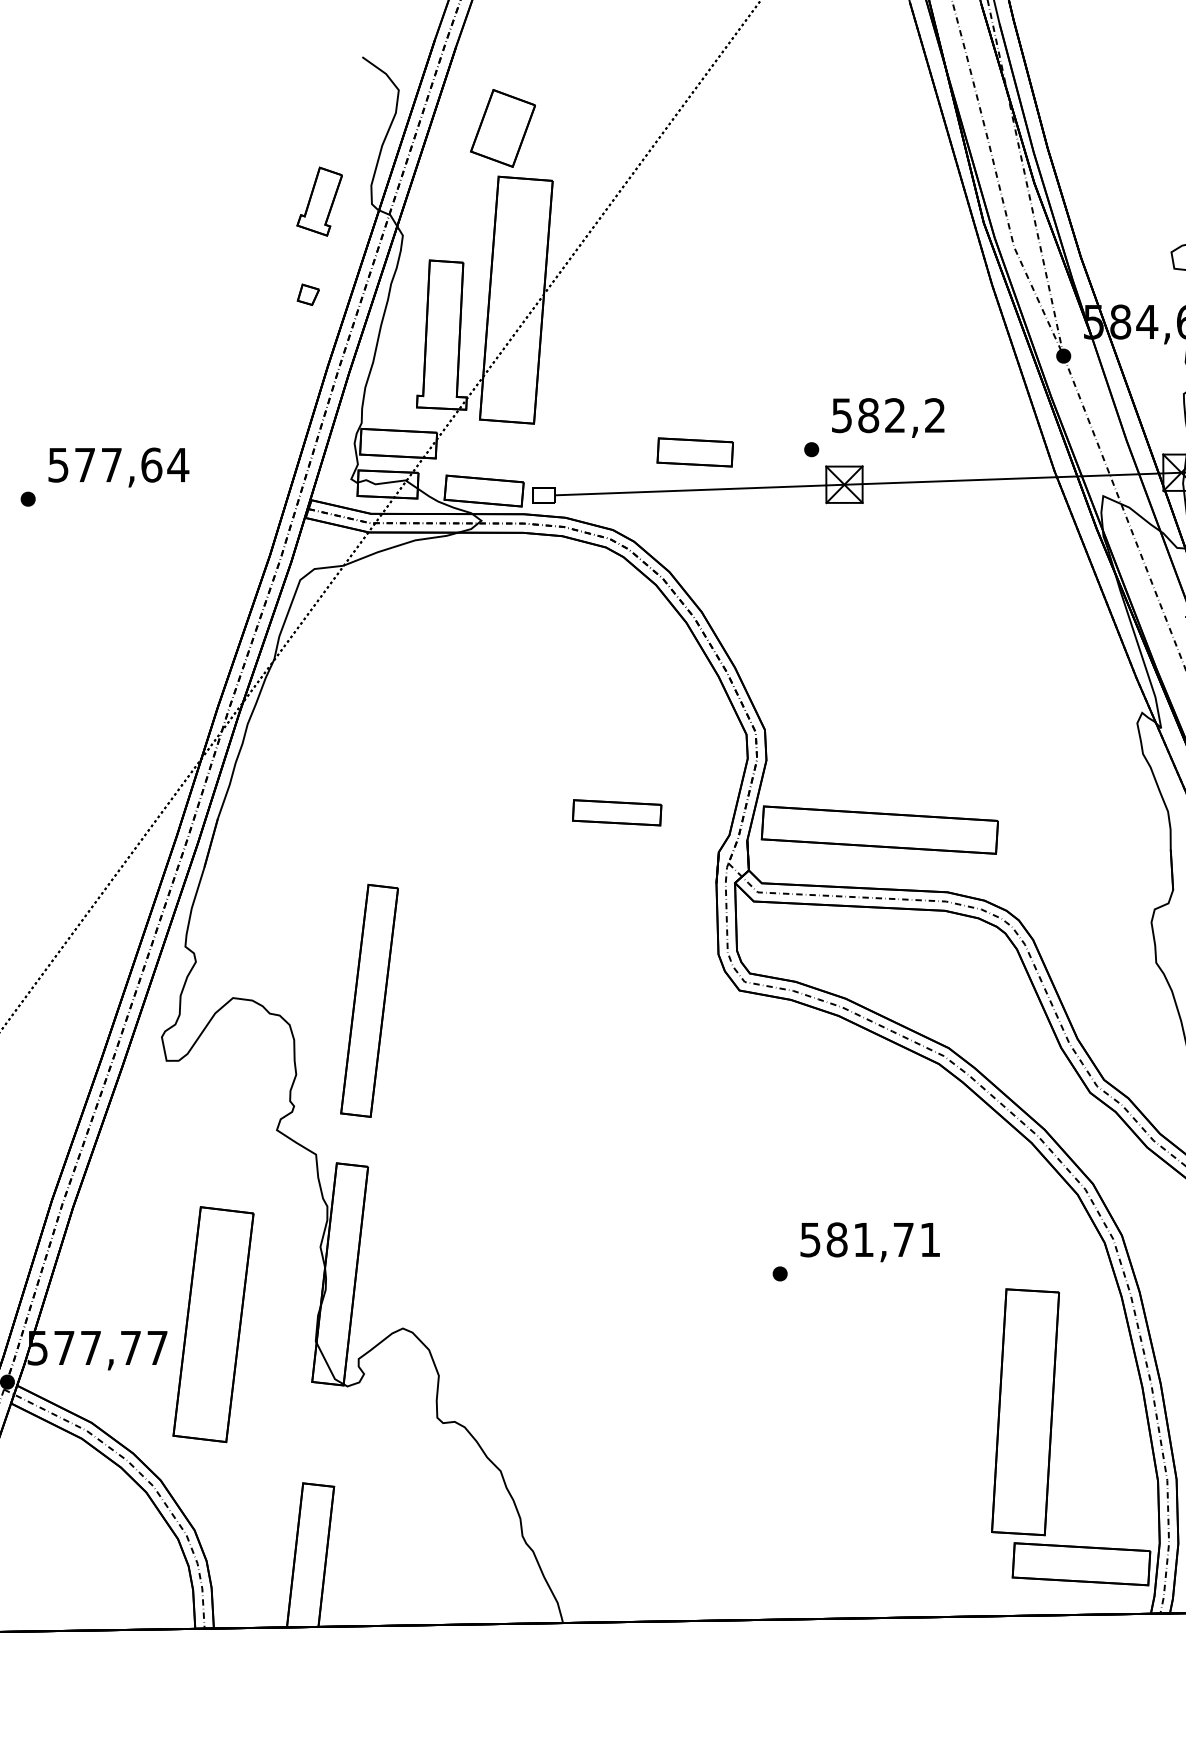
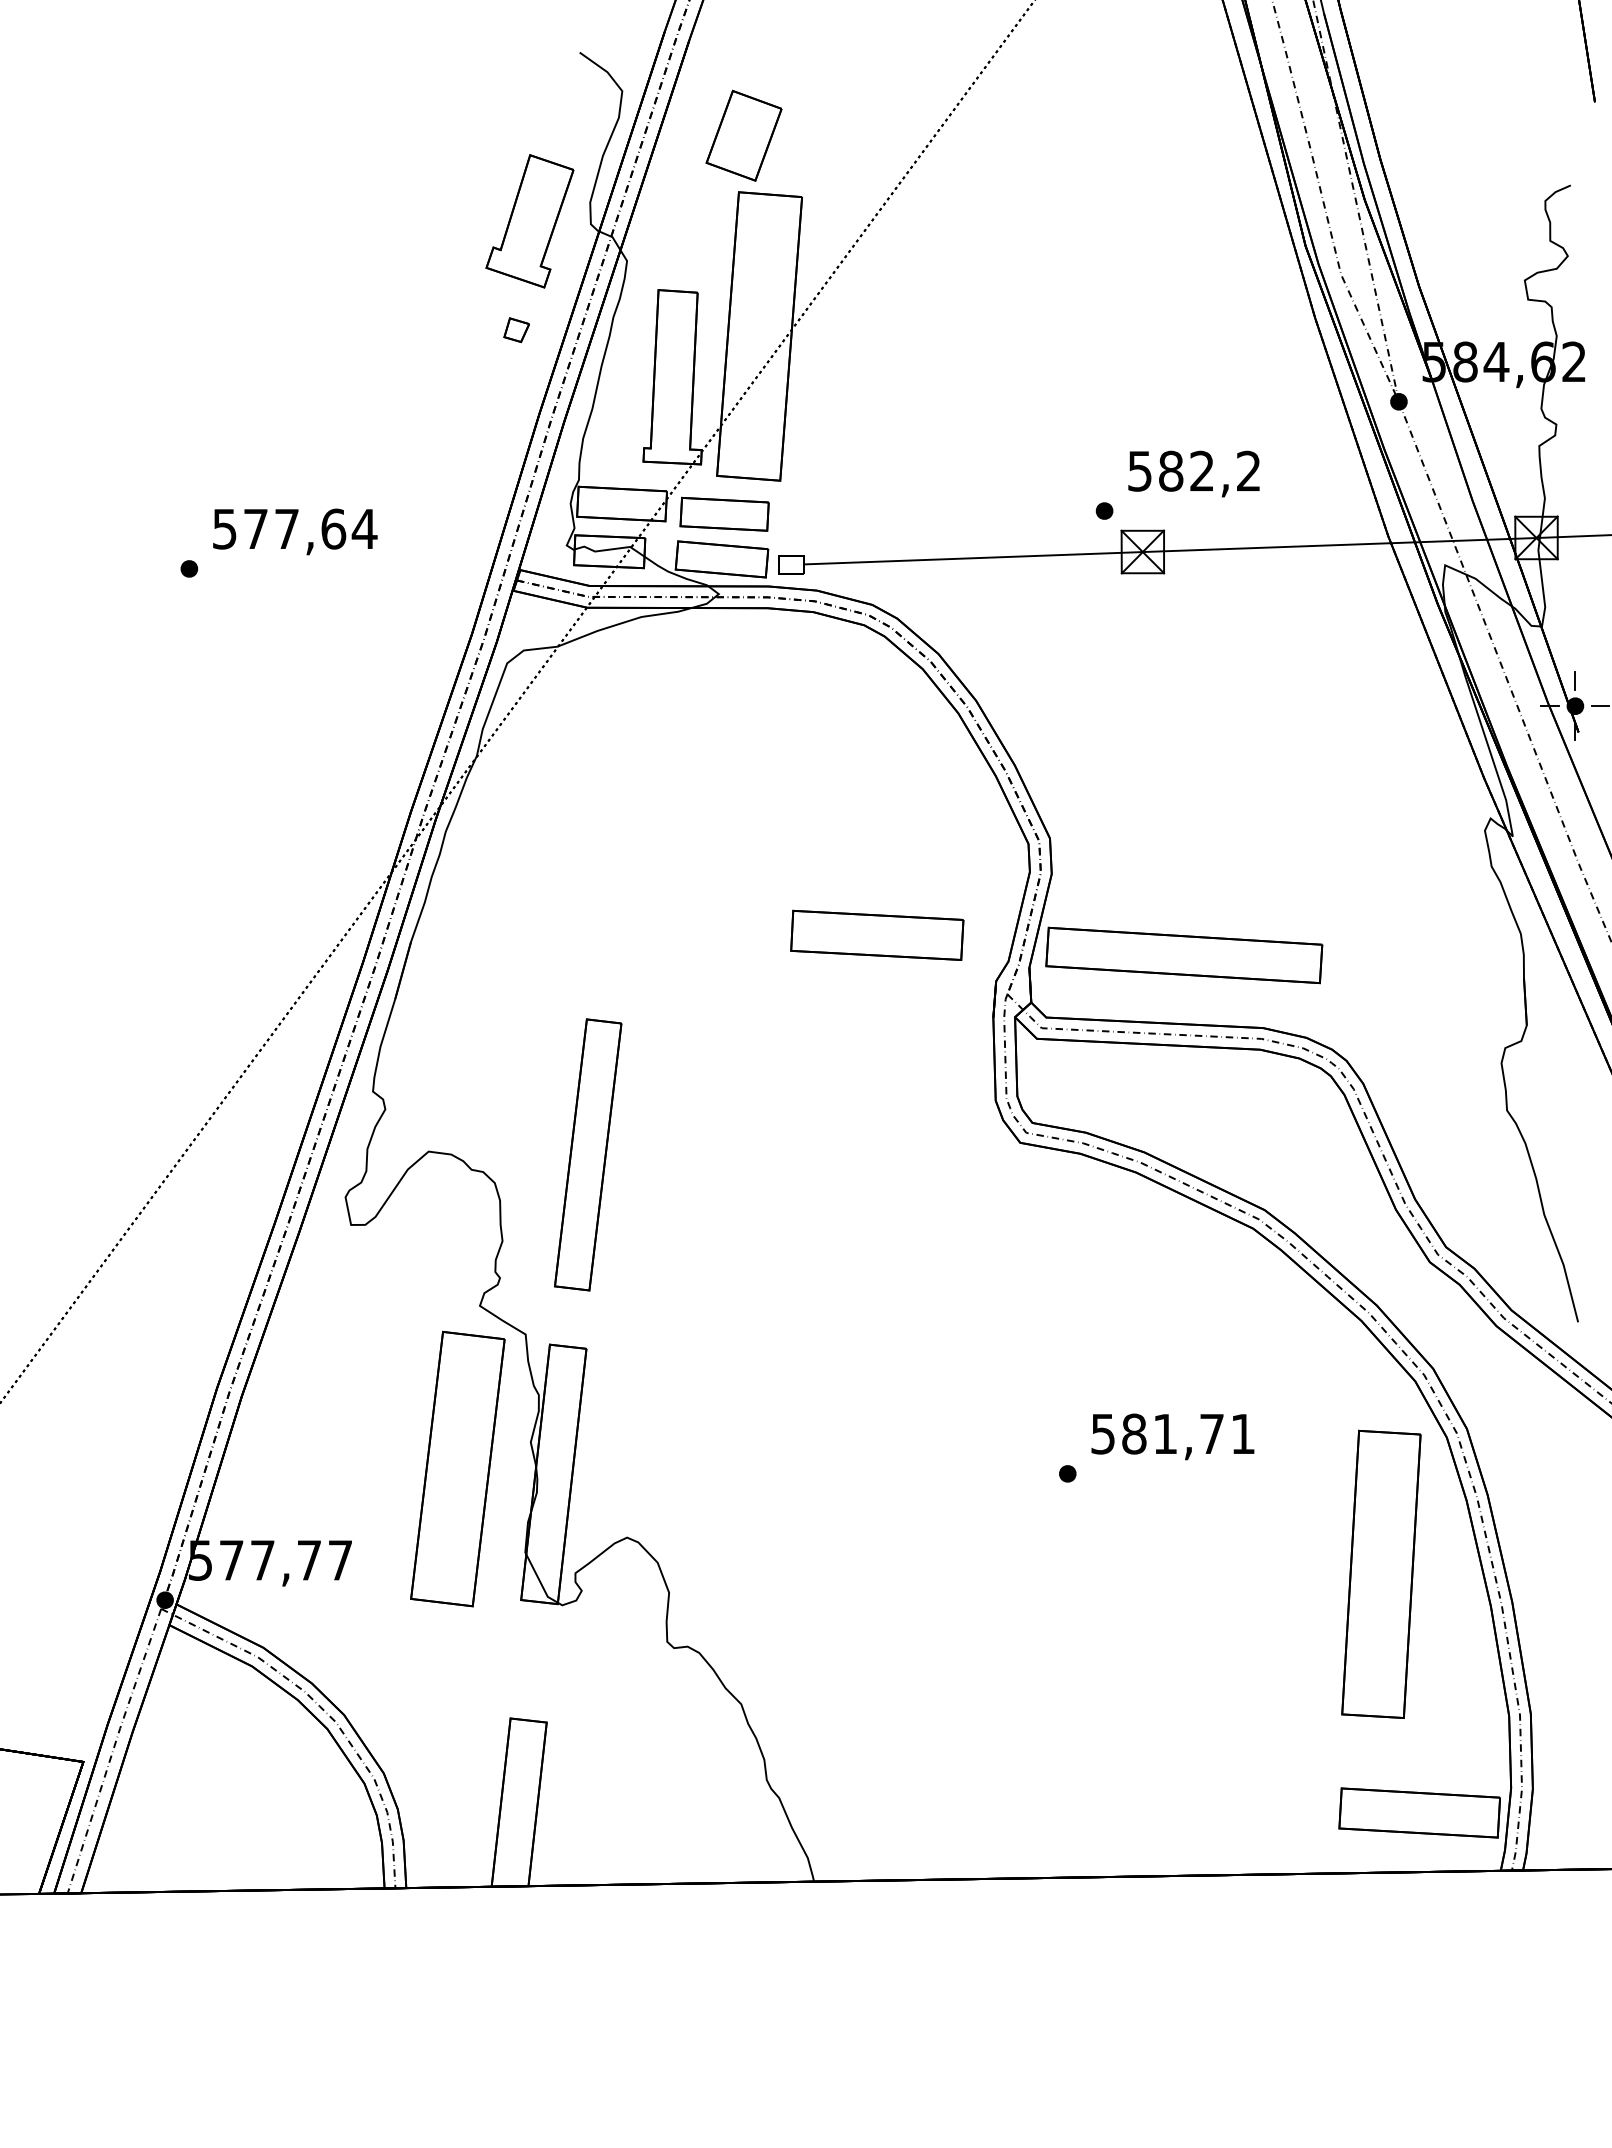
part: (319, 201) -> (529, 221), size x1.67
part: (695, 451) -> (724, 513), moved
part: (617, 812) -> (877, 934), size x1.67
part: (213, 1324) -> (457, 1468), moved
part: (1025, 1411) -> (1381, 1573), moved

